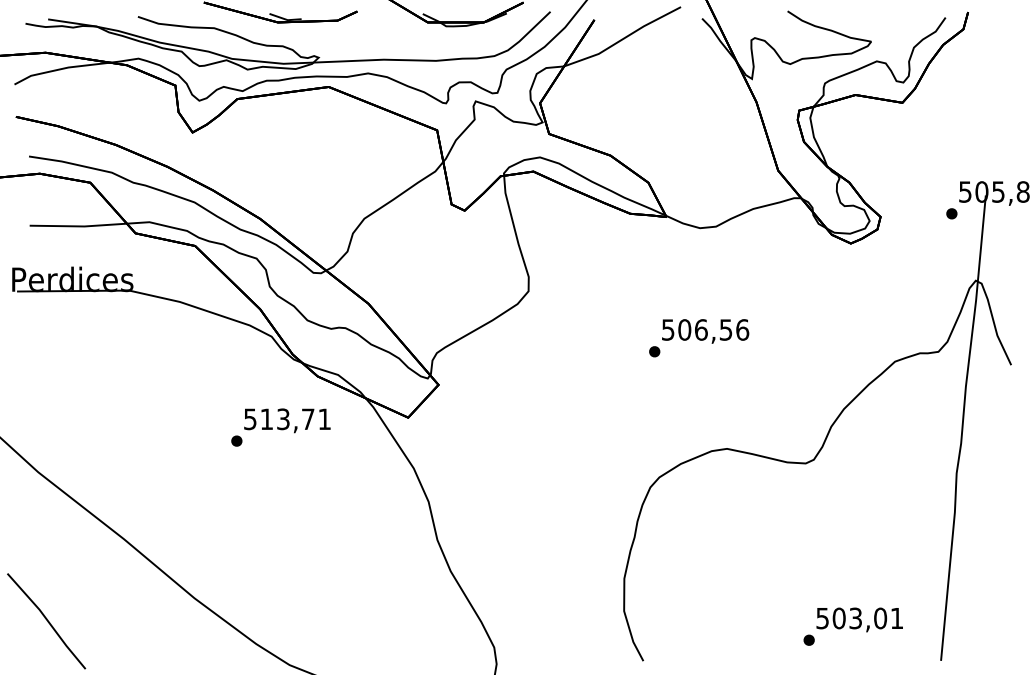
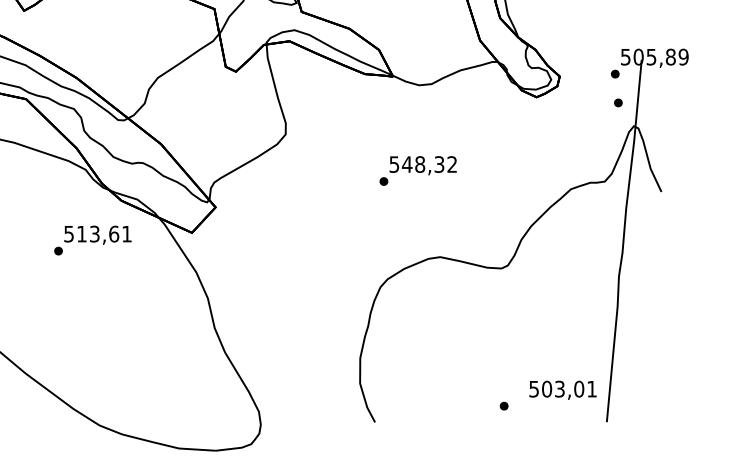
part: (955, 250) -> (618, 102), added
text: (713, 329) -> (429, 164), 506,56 -> 548,32
text: (307, 419) -> (113, 234), 513,71 -> 513,61
text: (859, 619) -> (562, 389), moved

